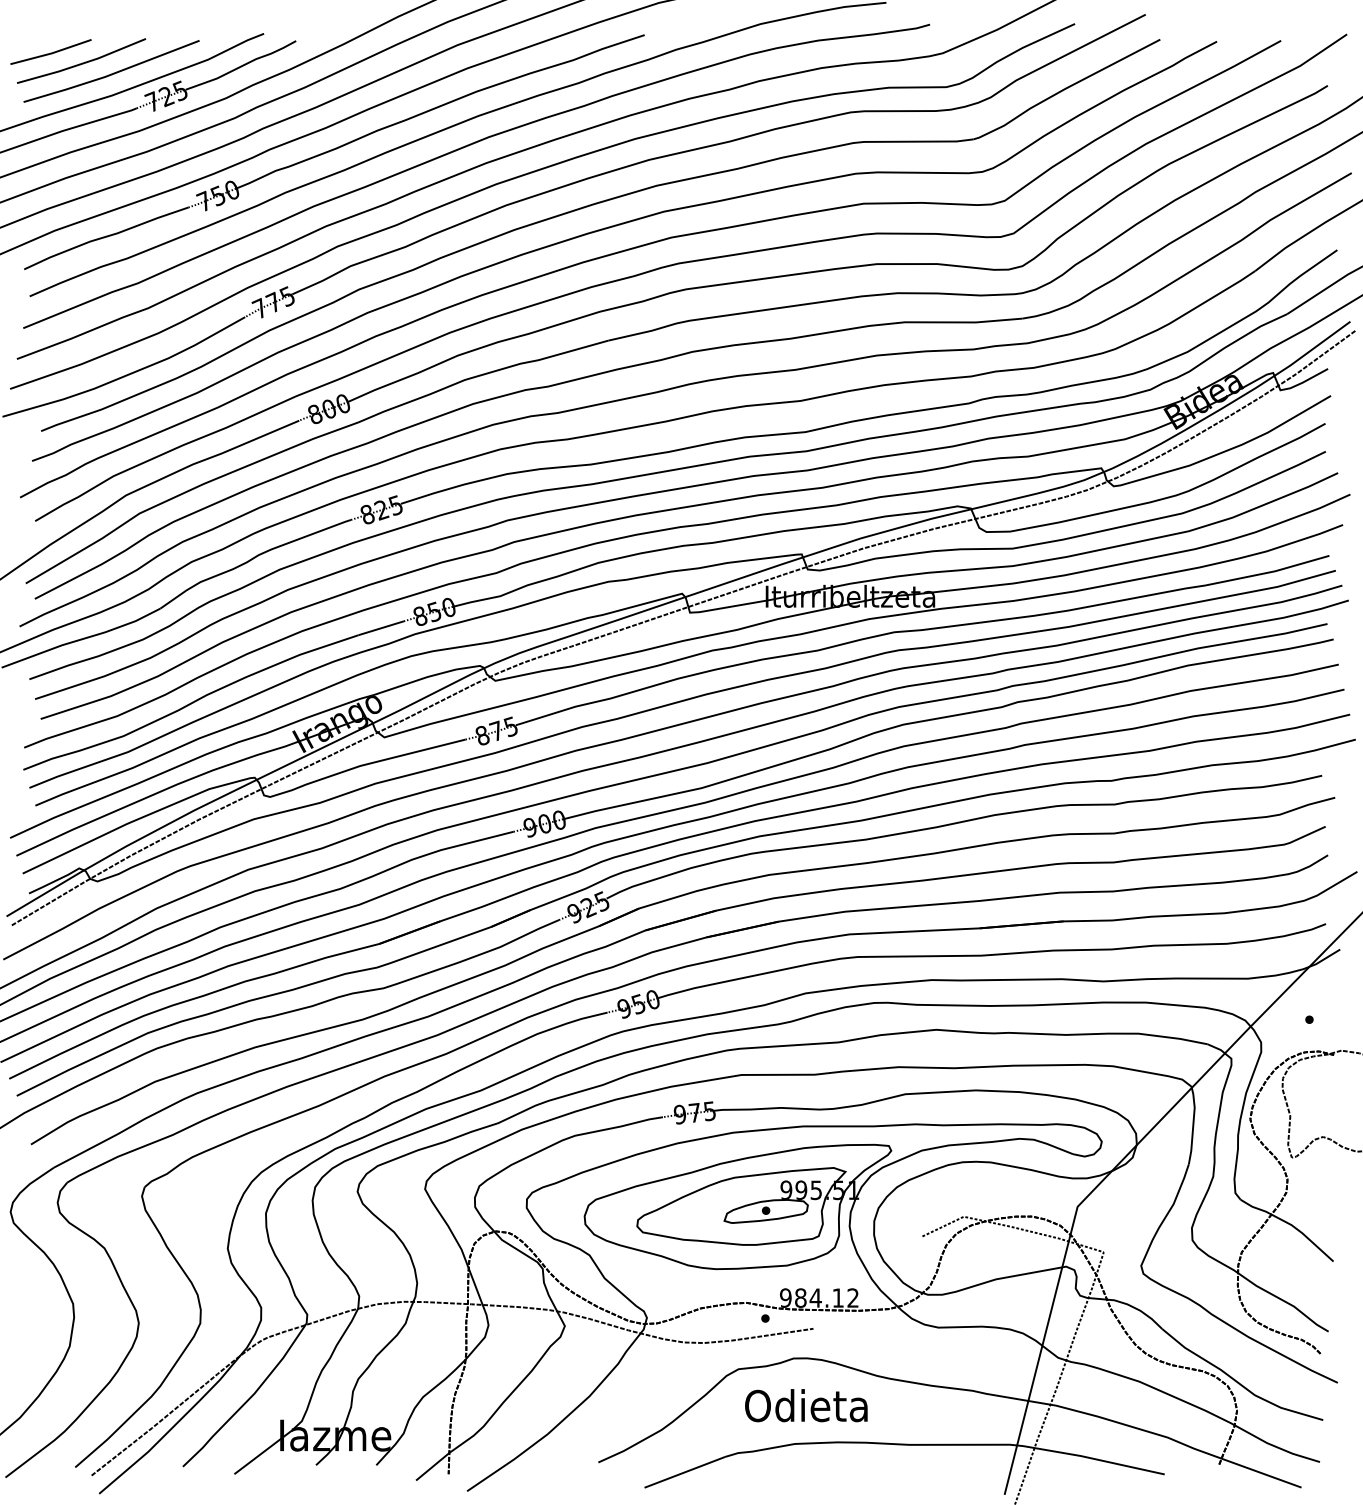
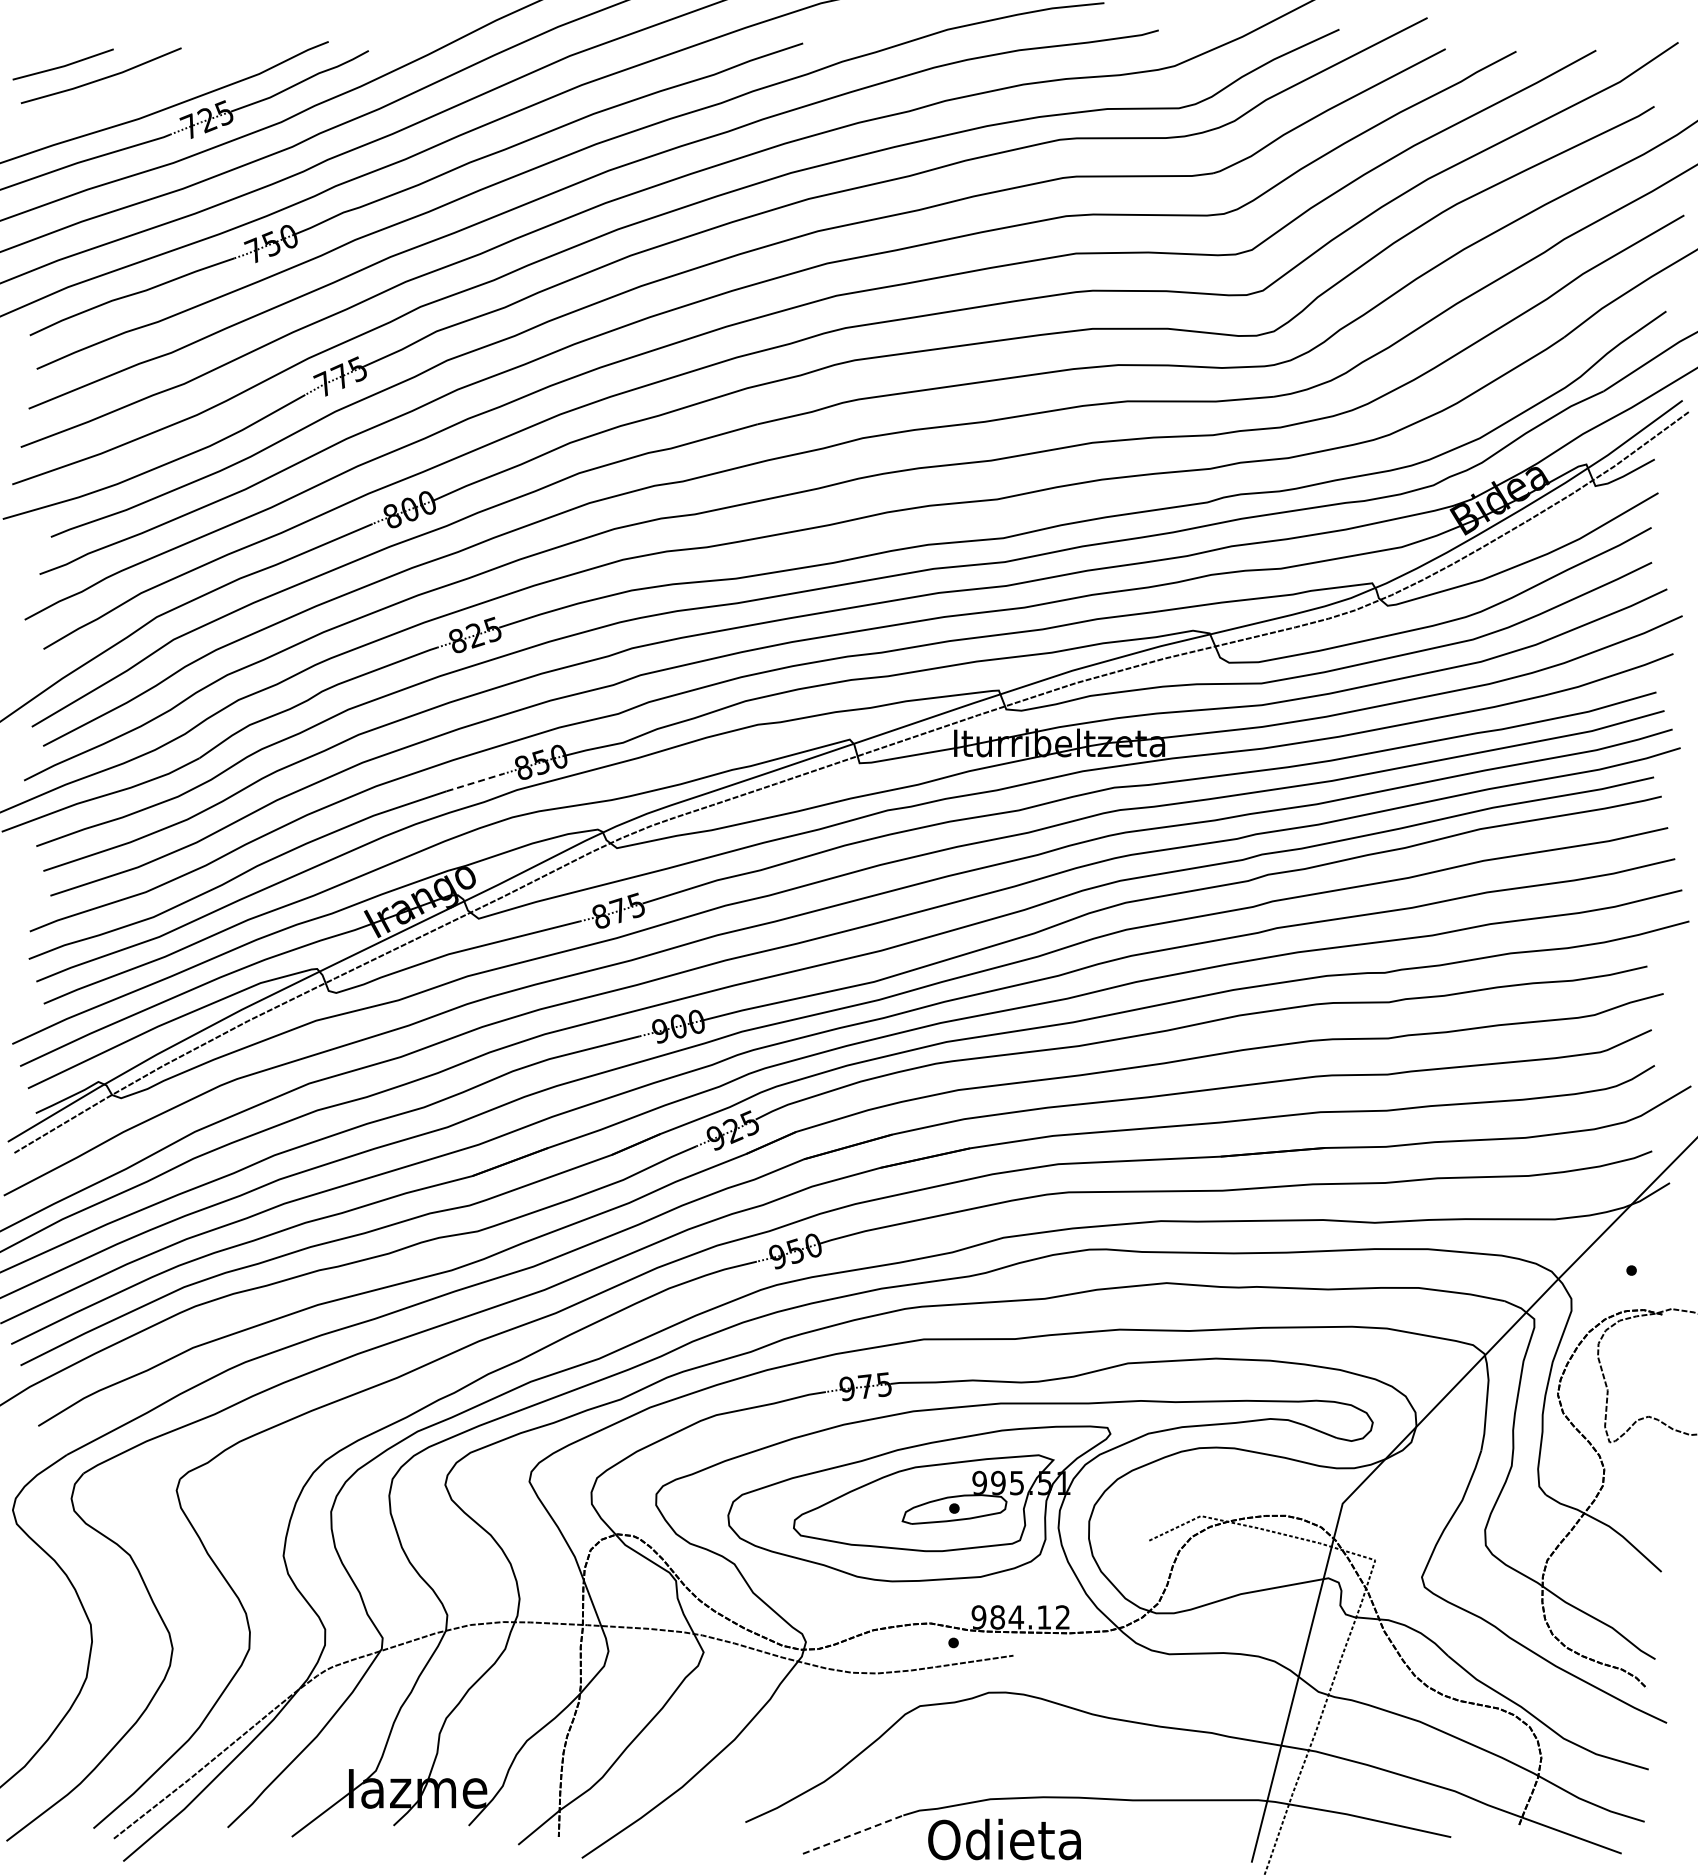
line: (112, 72) -> (140, 90), removed
line: (381, 628) -> (475, 782), solid -> dashed
text: (806, 1405) -> (1004, 1839), moved
line: (685, 1472) -> (853, 1834), solid -> dashed

